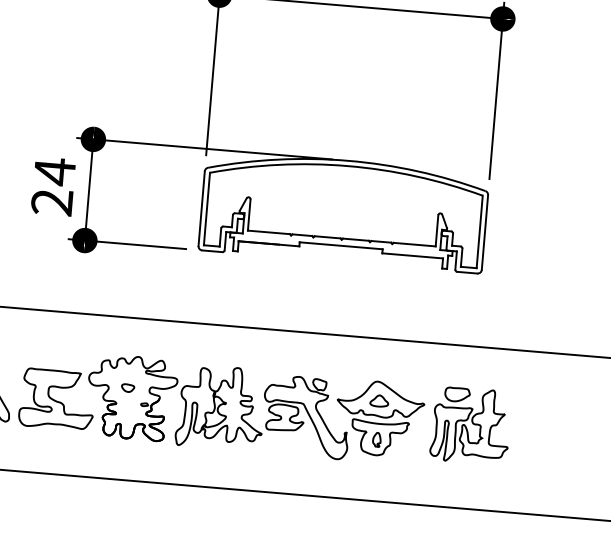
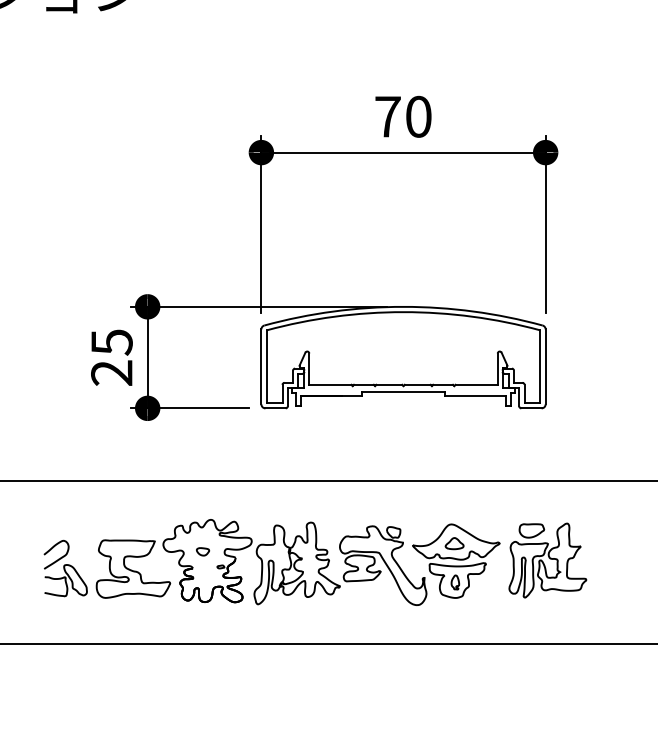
text: (54, 171) -> (111, 342), 24 -> 25

